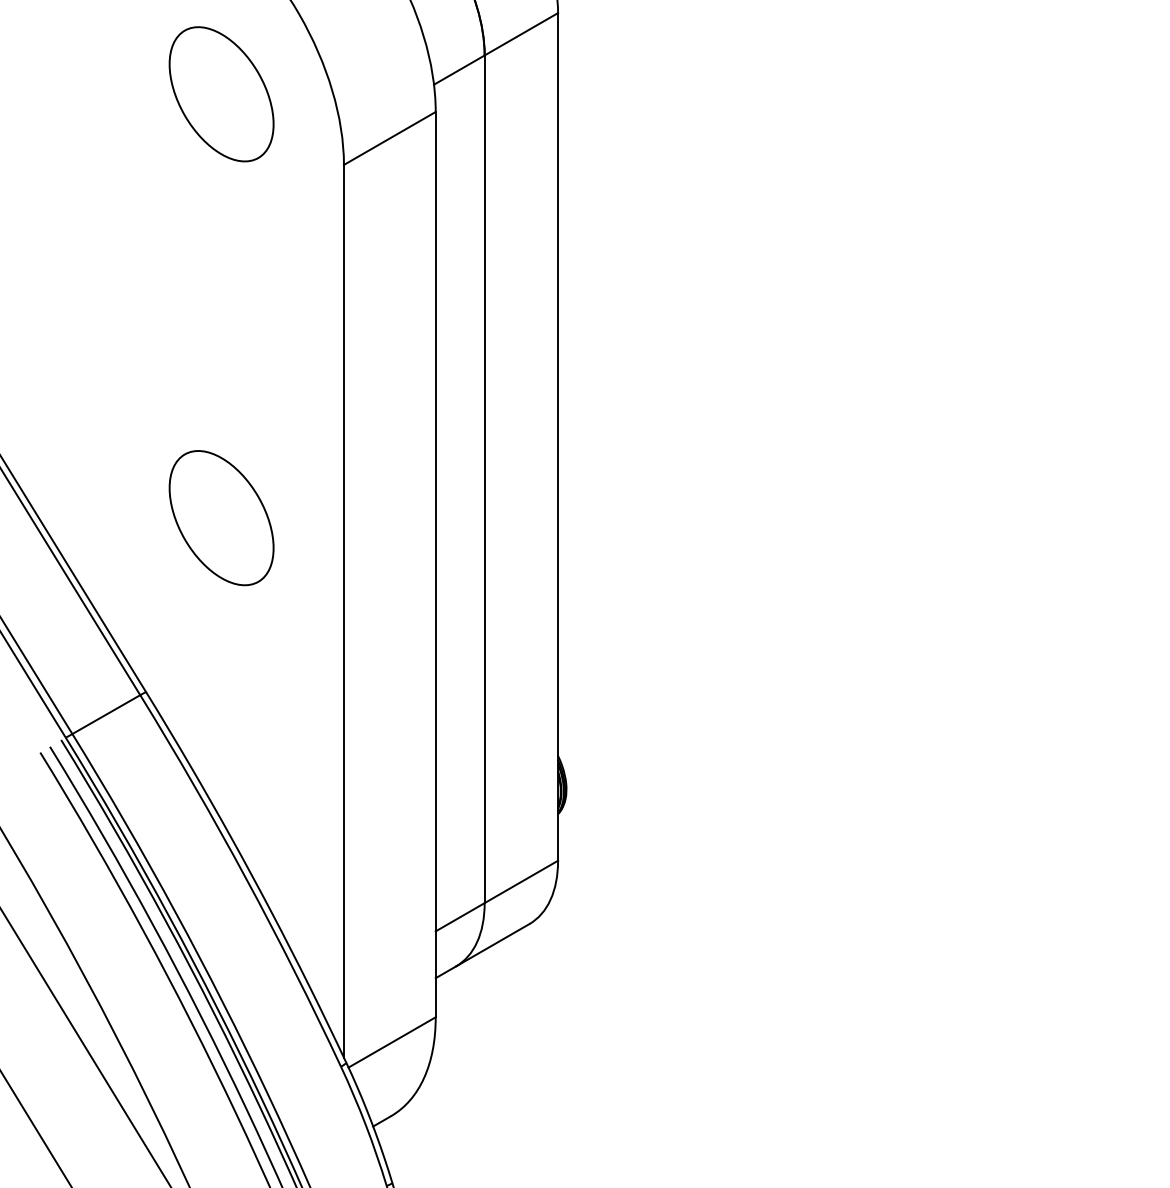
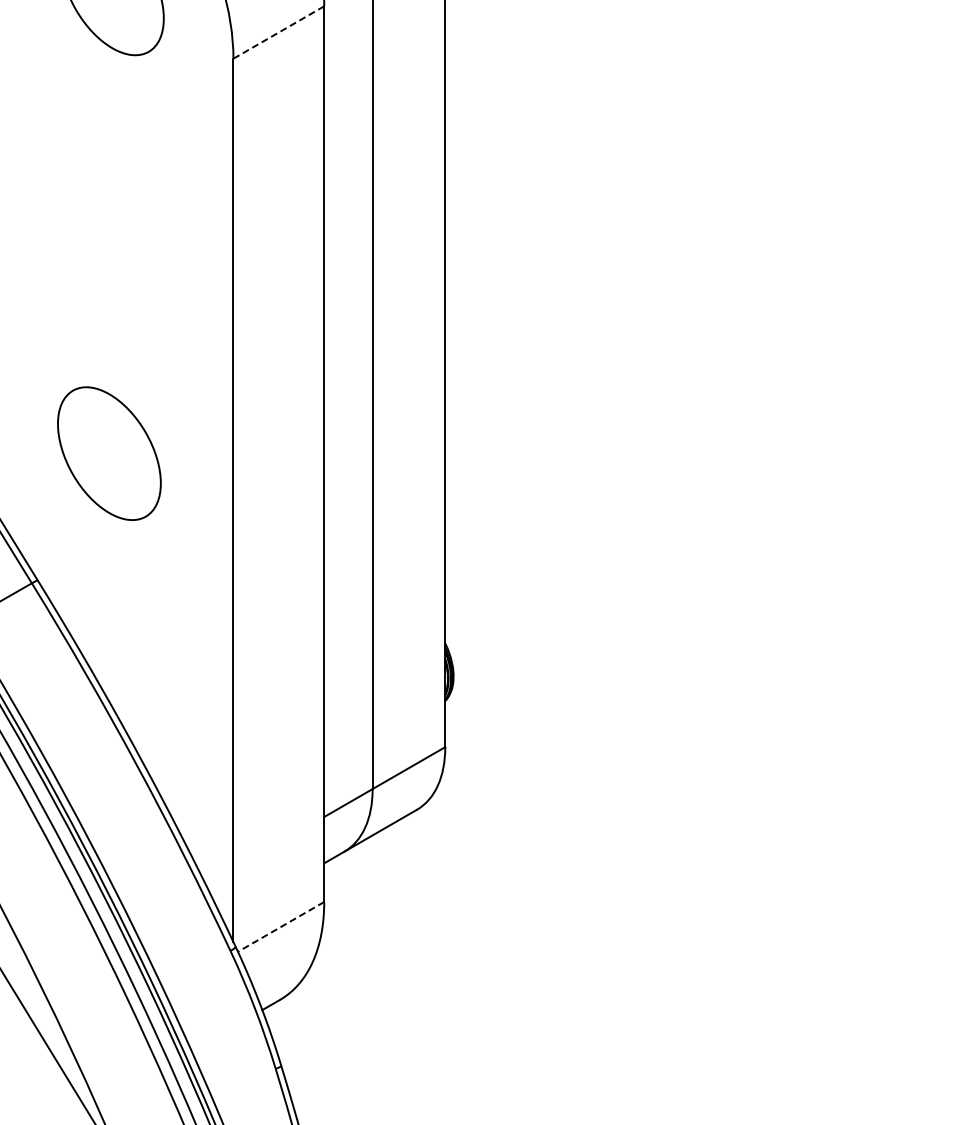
line: (389, 138) -> (278, 32), solid -> dashed
part: (221, 518) -> (109, 454), moved
line: (391, 1042) -> (280, 926), solid -> dashed

